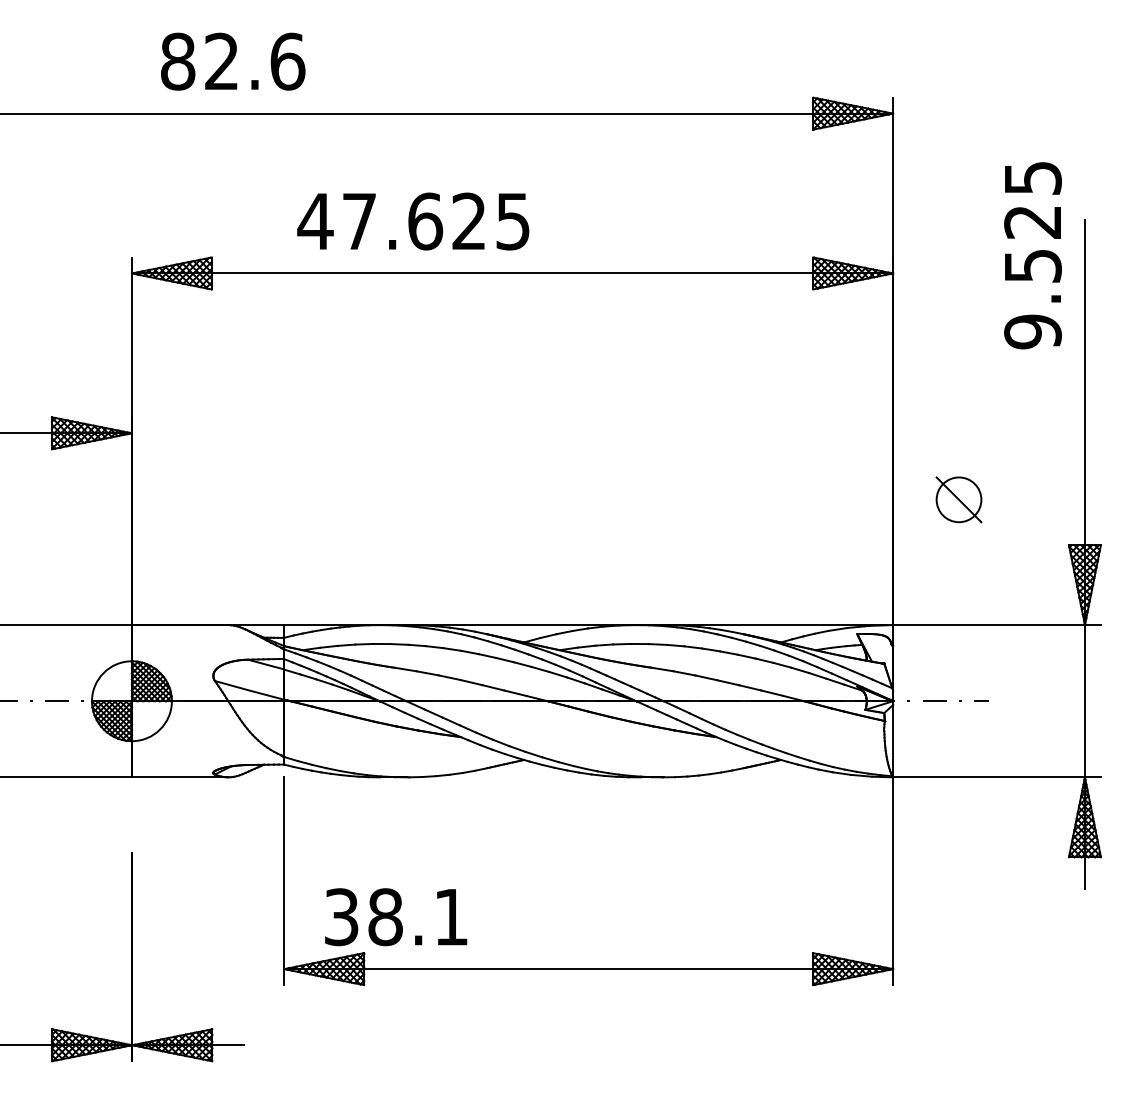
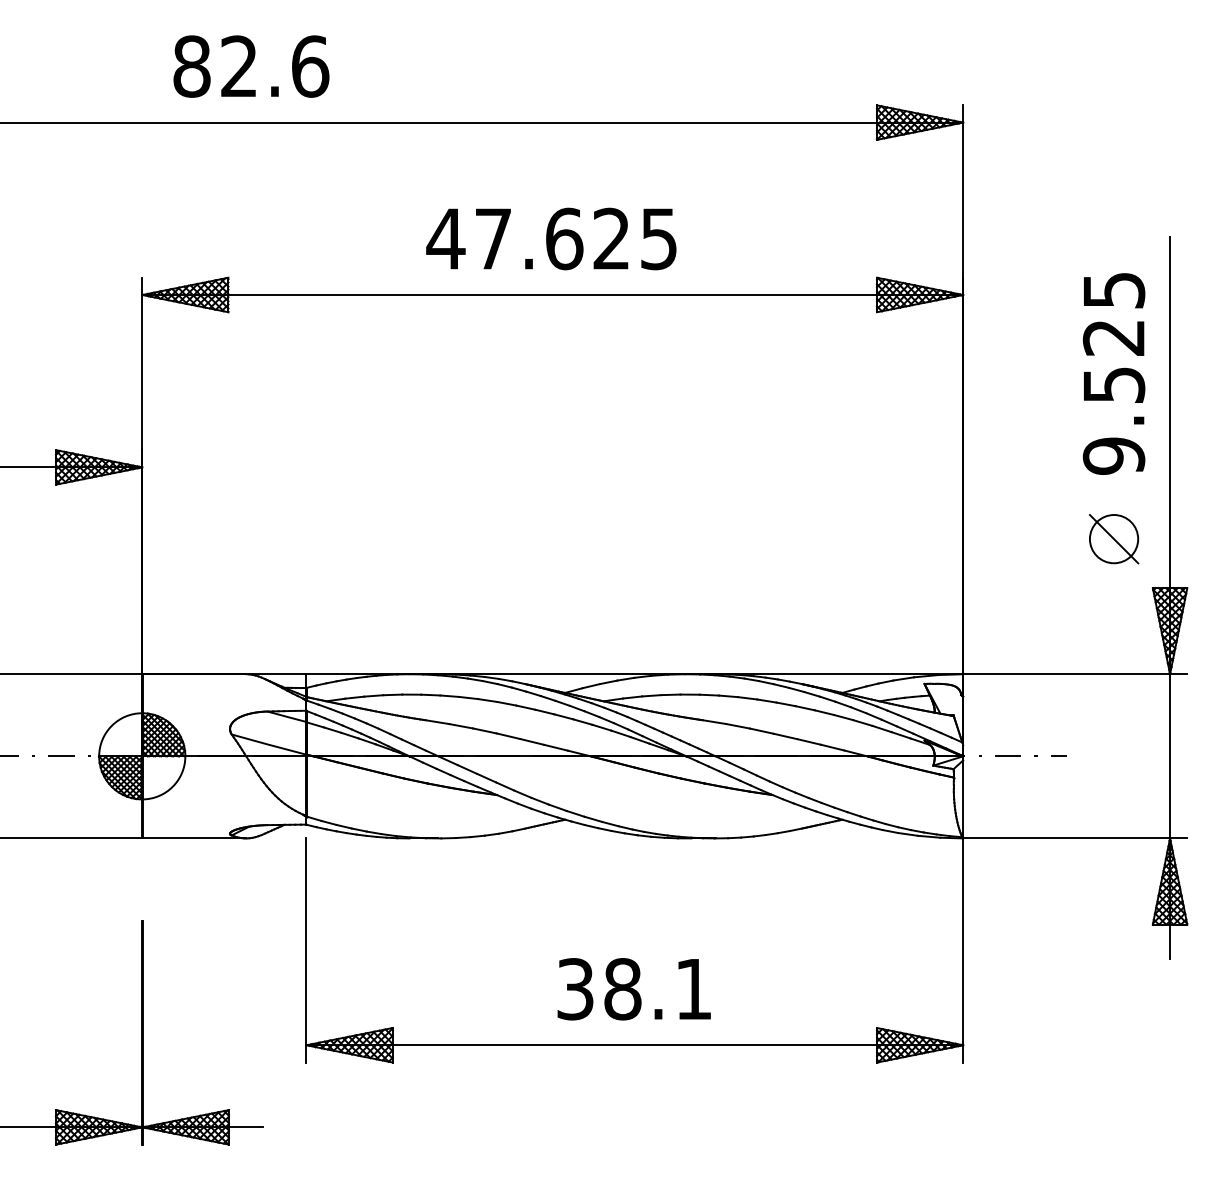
text: (413, 221) -> (551, 238), moved
text: (1032, 255) -> (1113, 373), moved
part: (958, 499) -> (1113, 538), moved
text: (396, 917) -> (634, 989), moved

